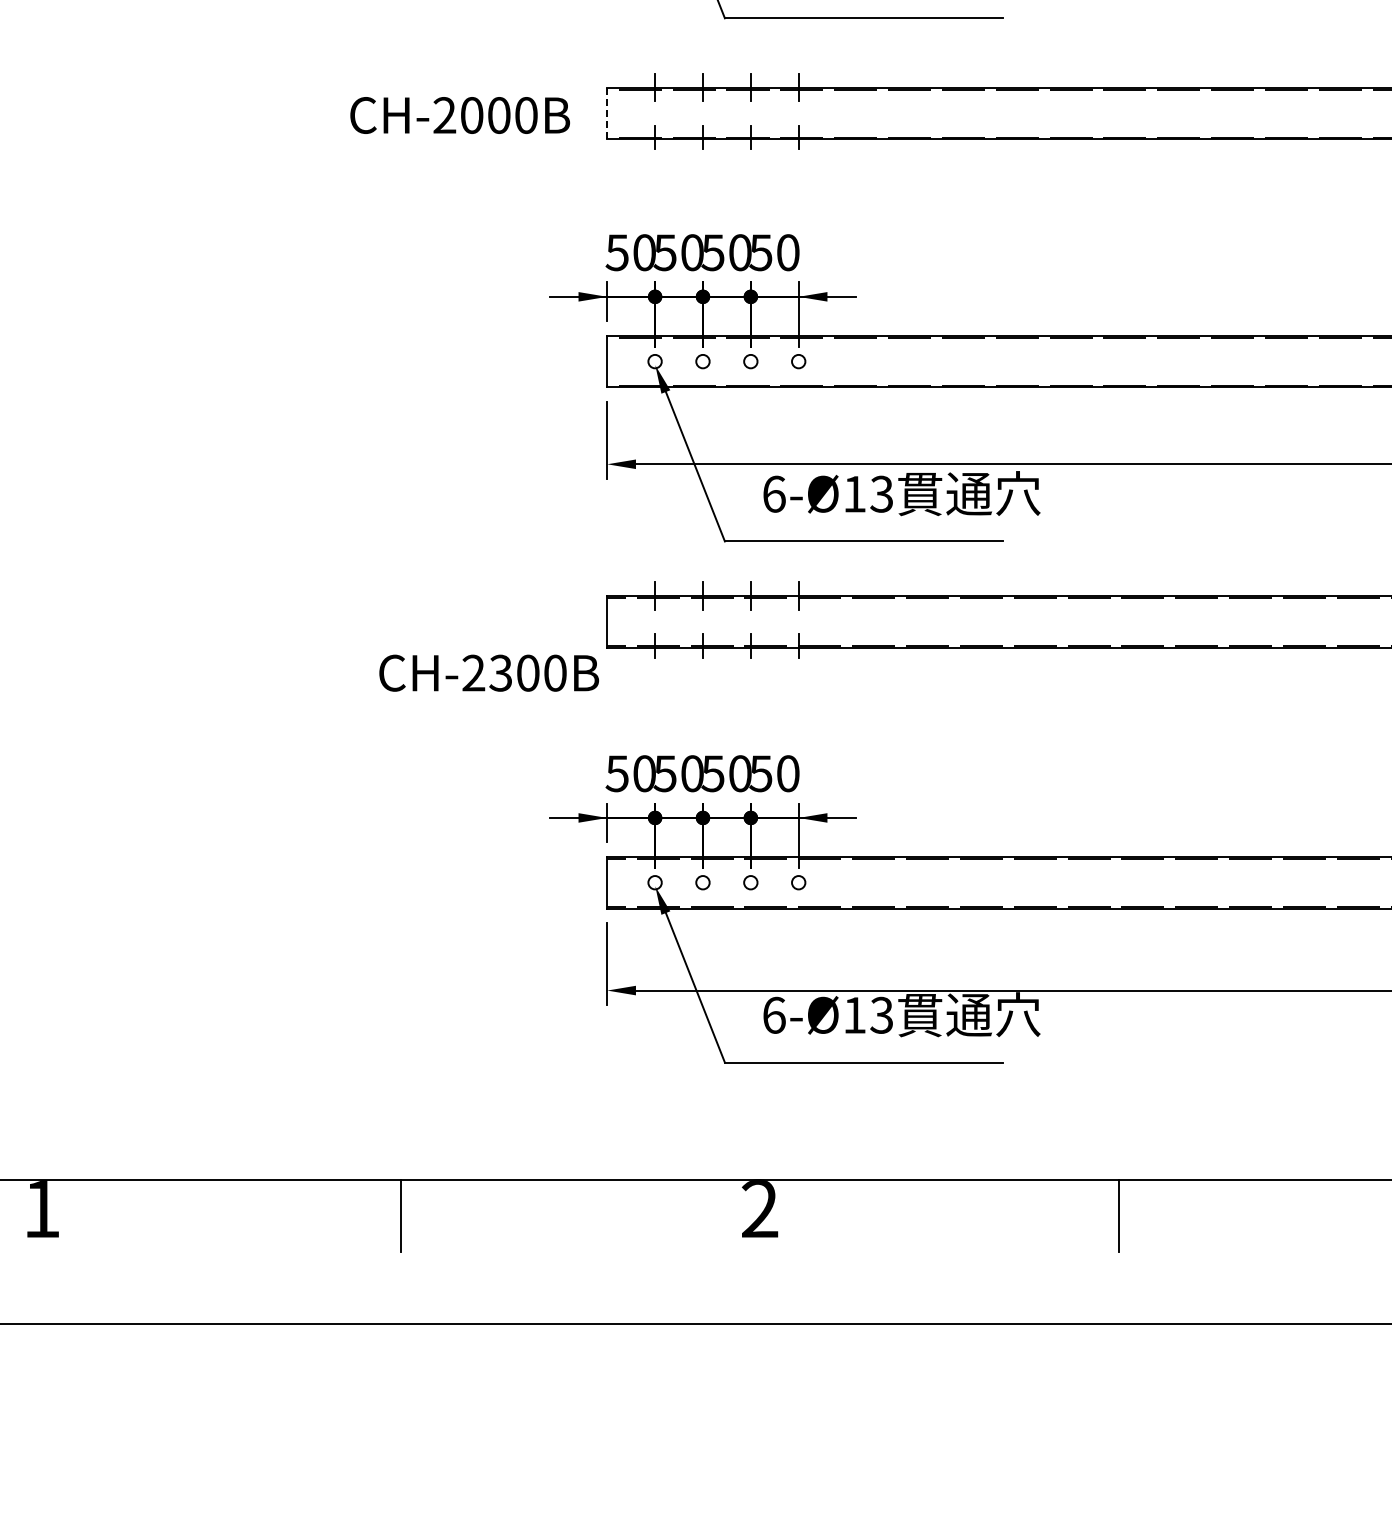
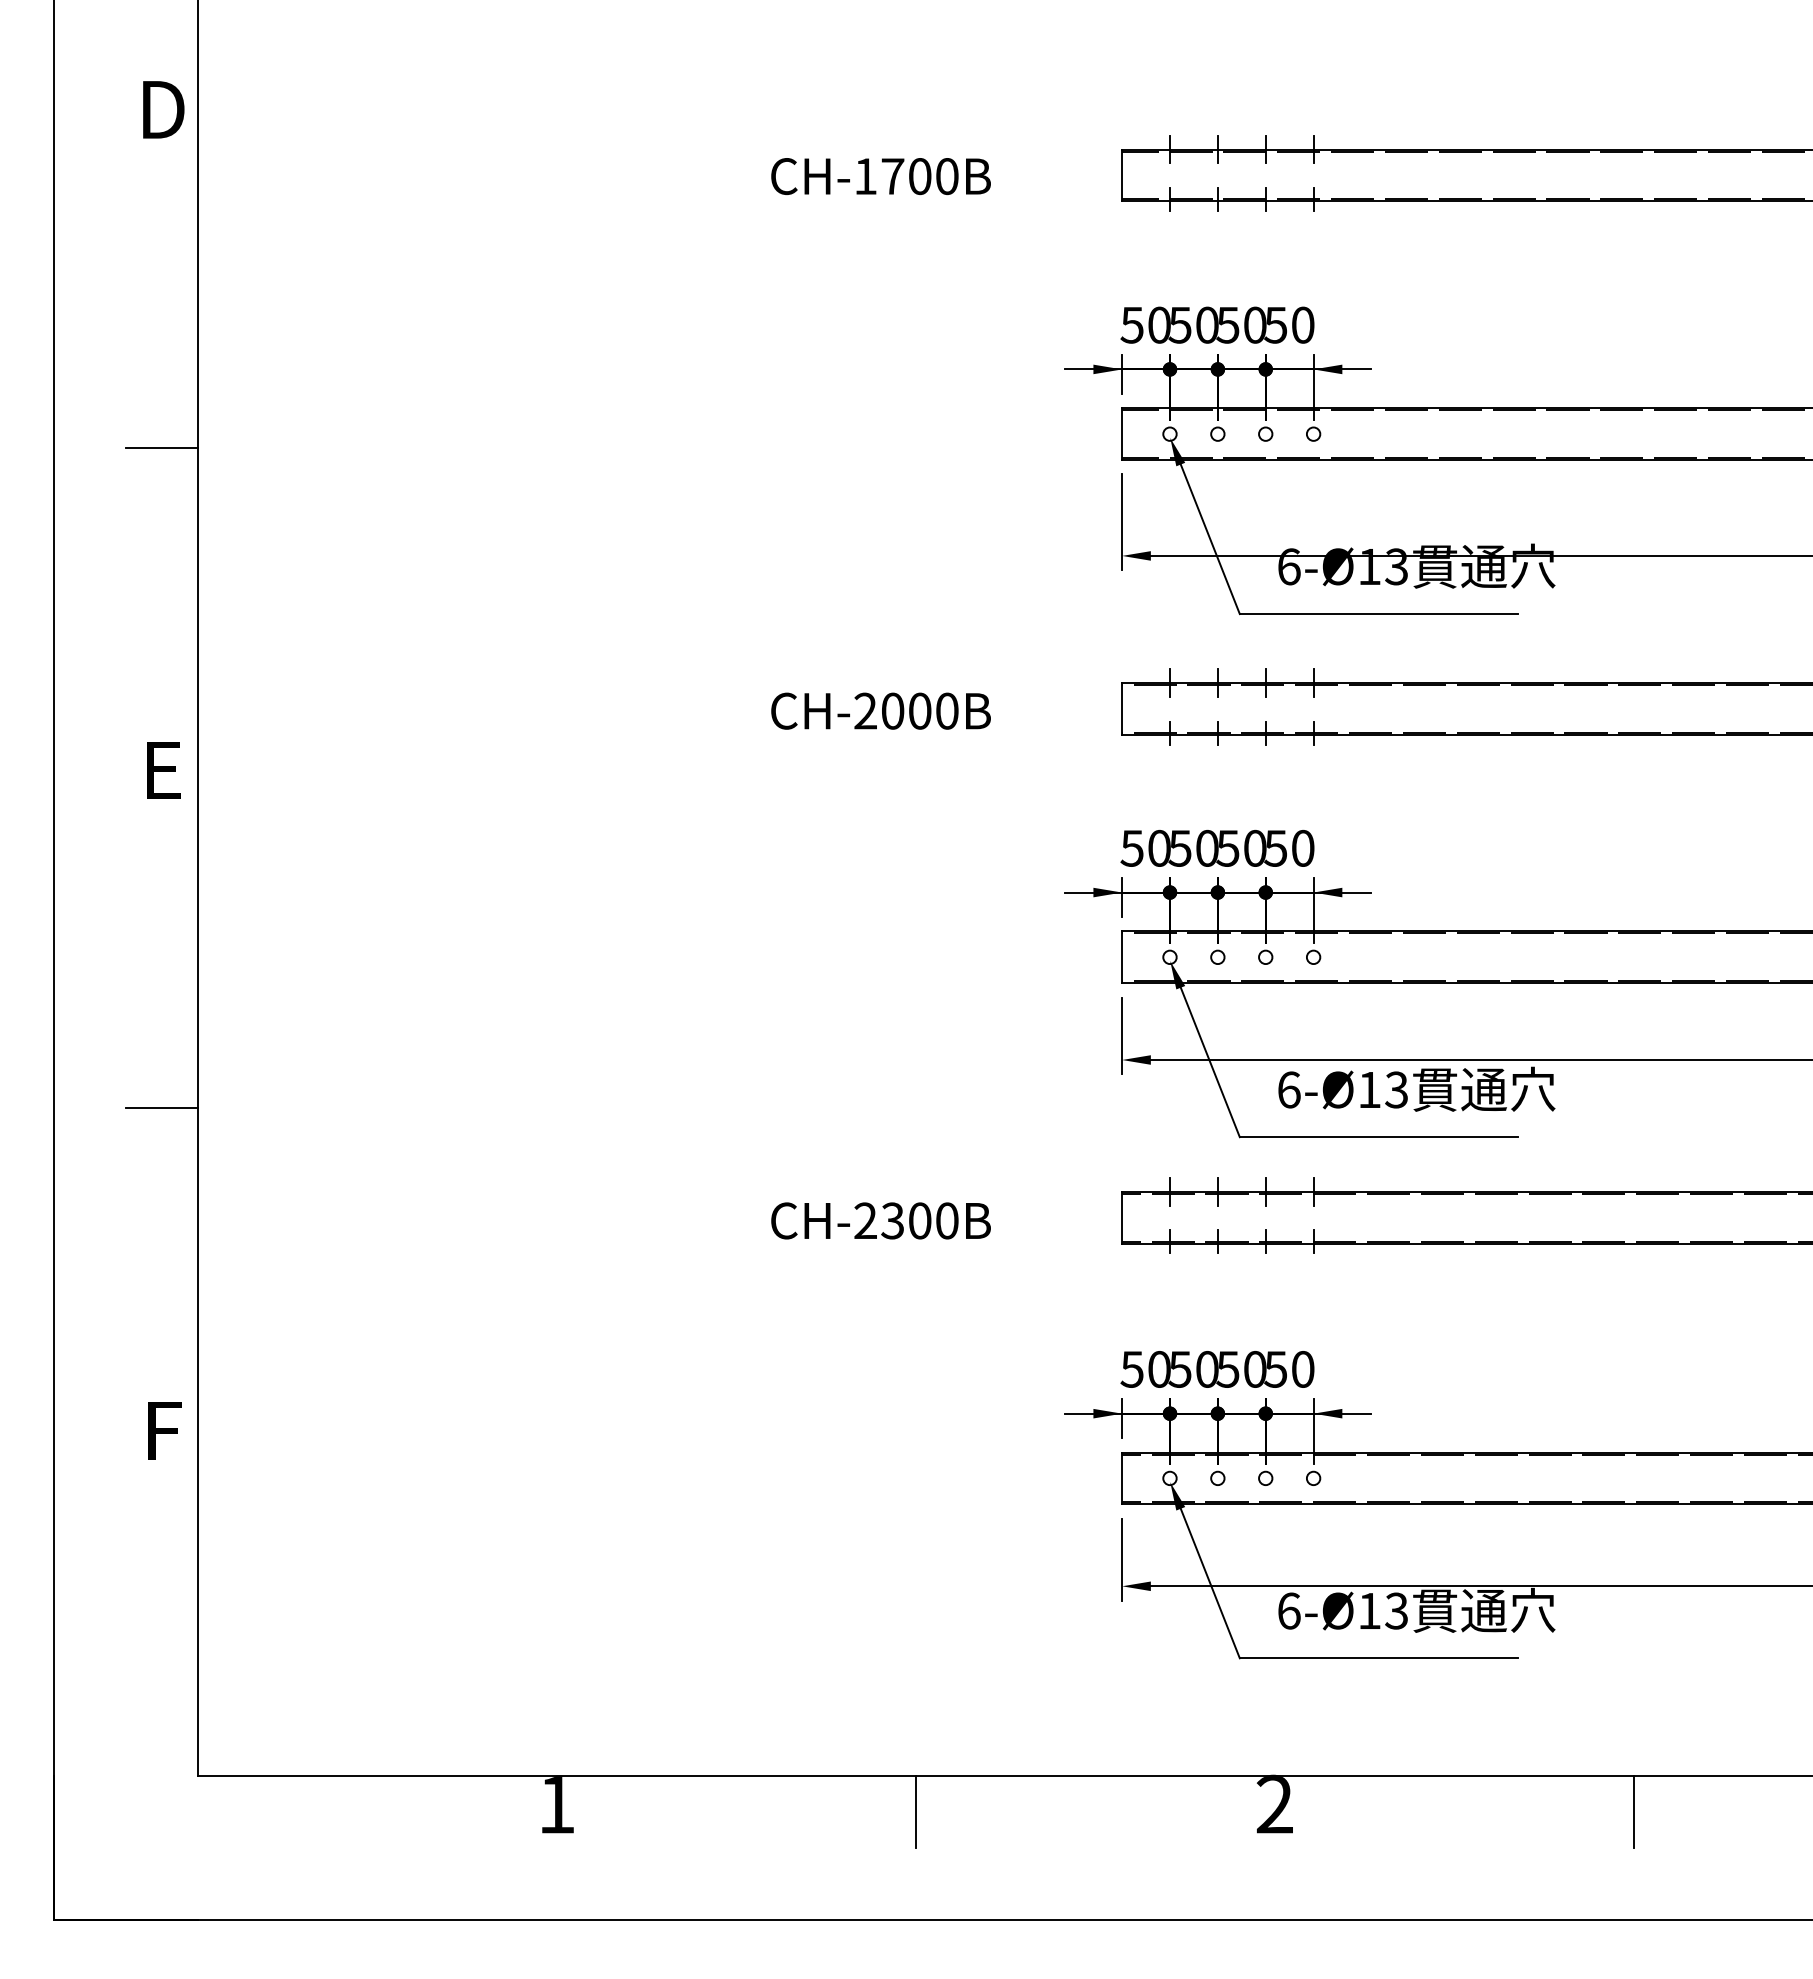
line: (607, 113) -> (1122, 709), dashed -> solid
text: (459, 114) -> (880, 710), moved
text: (488, 672) -> (880, 1220), moved

